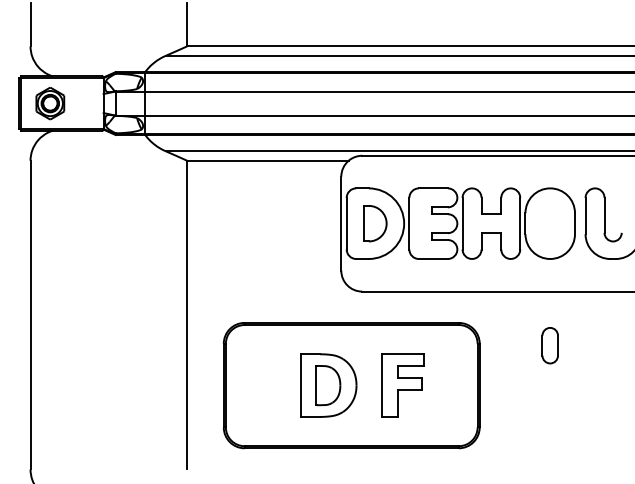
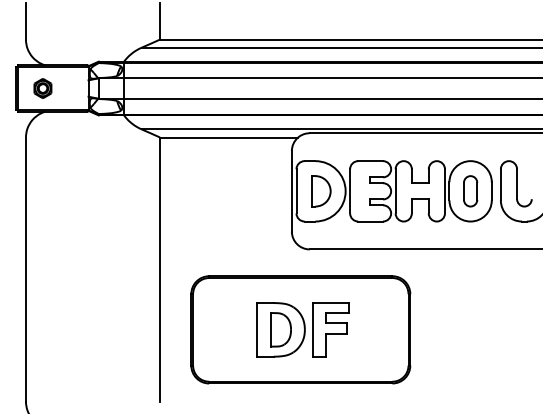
part: (50, 103) -> (43, 88), size x0.71
part: (549, 345) -> (469, 191), moved
part: (402, 385) -> (330, 329), moved

